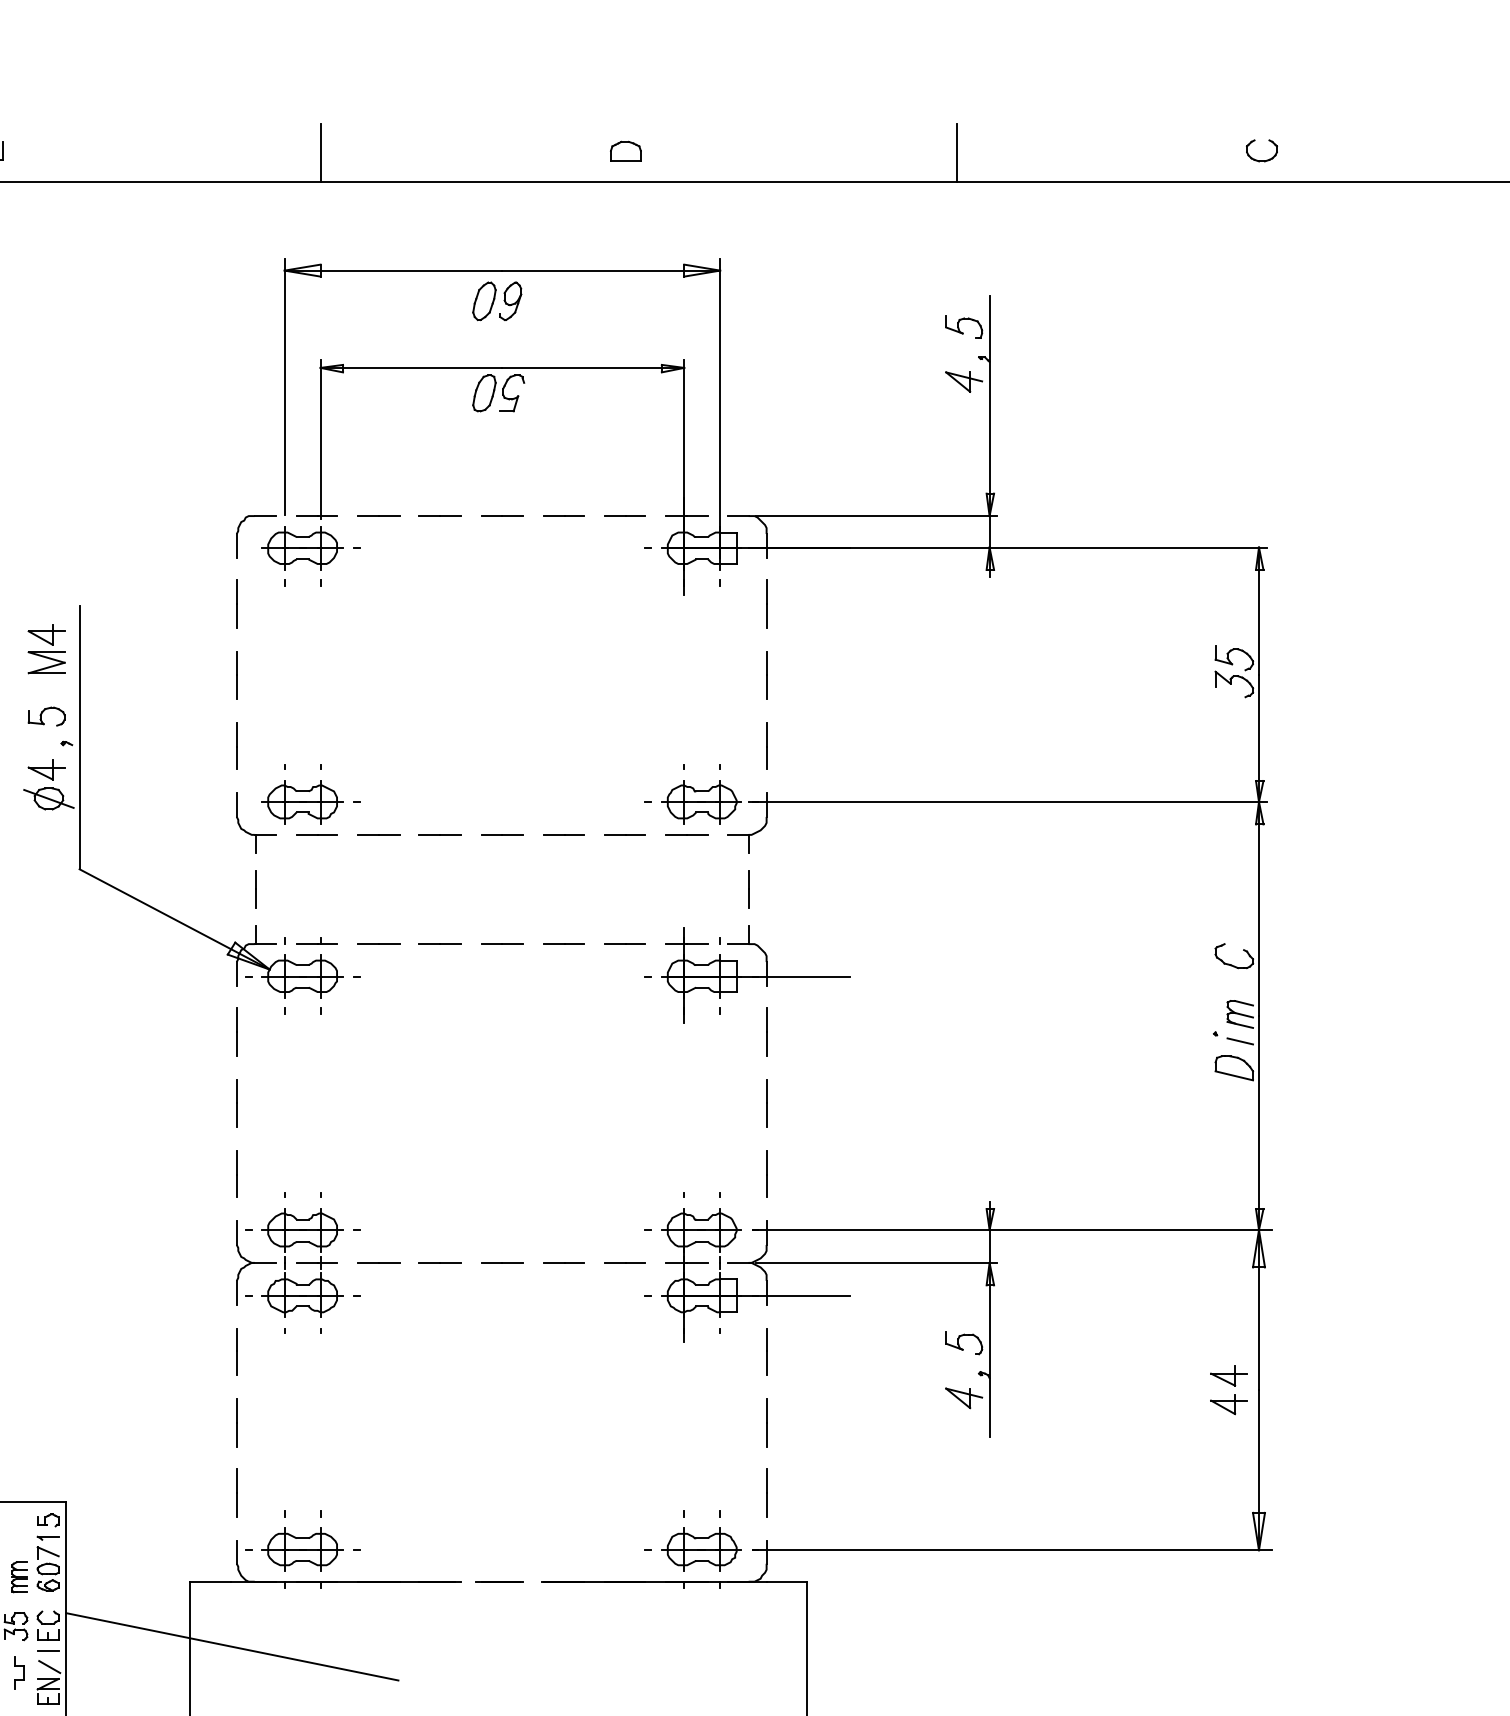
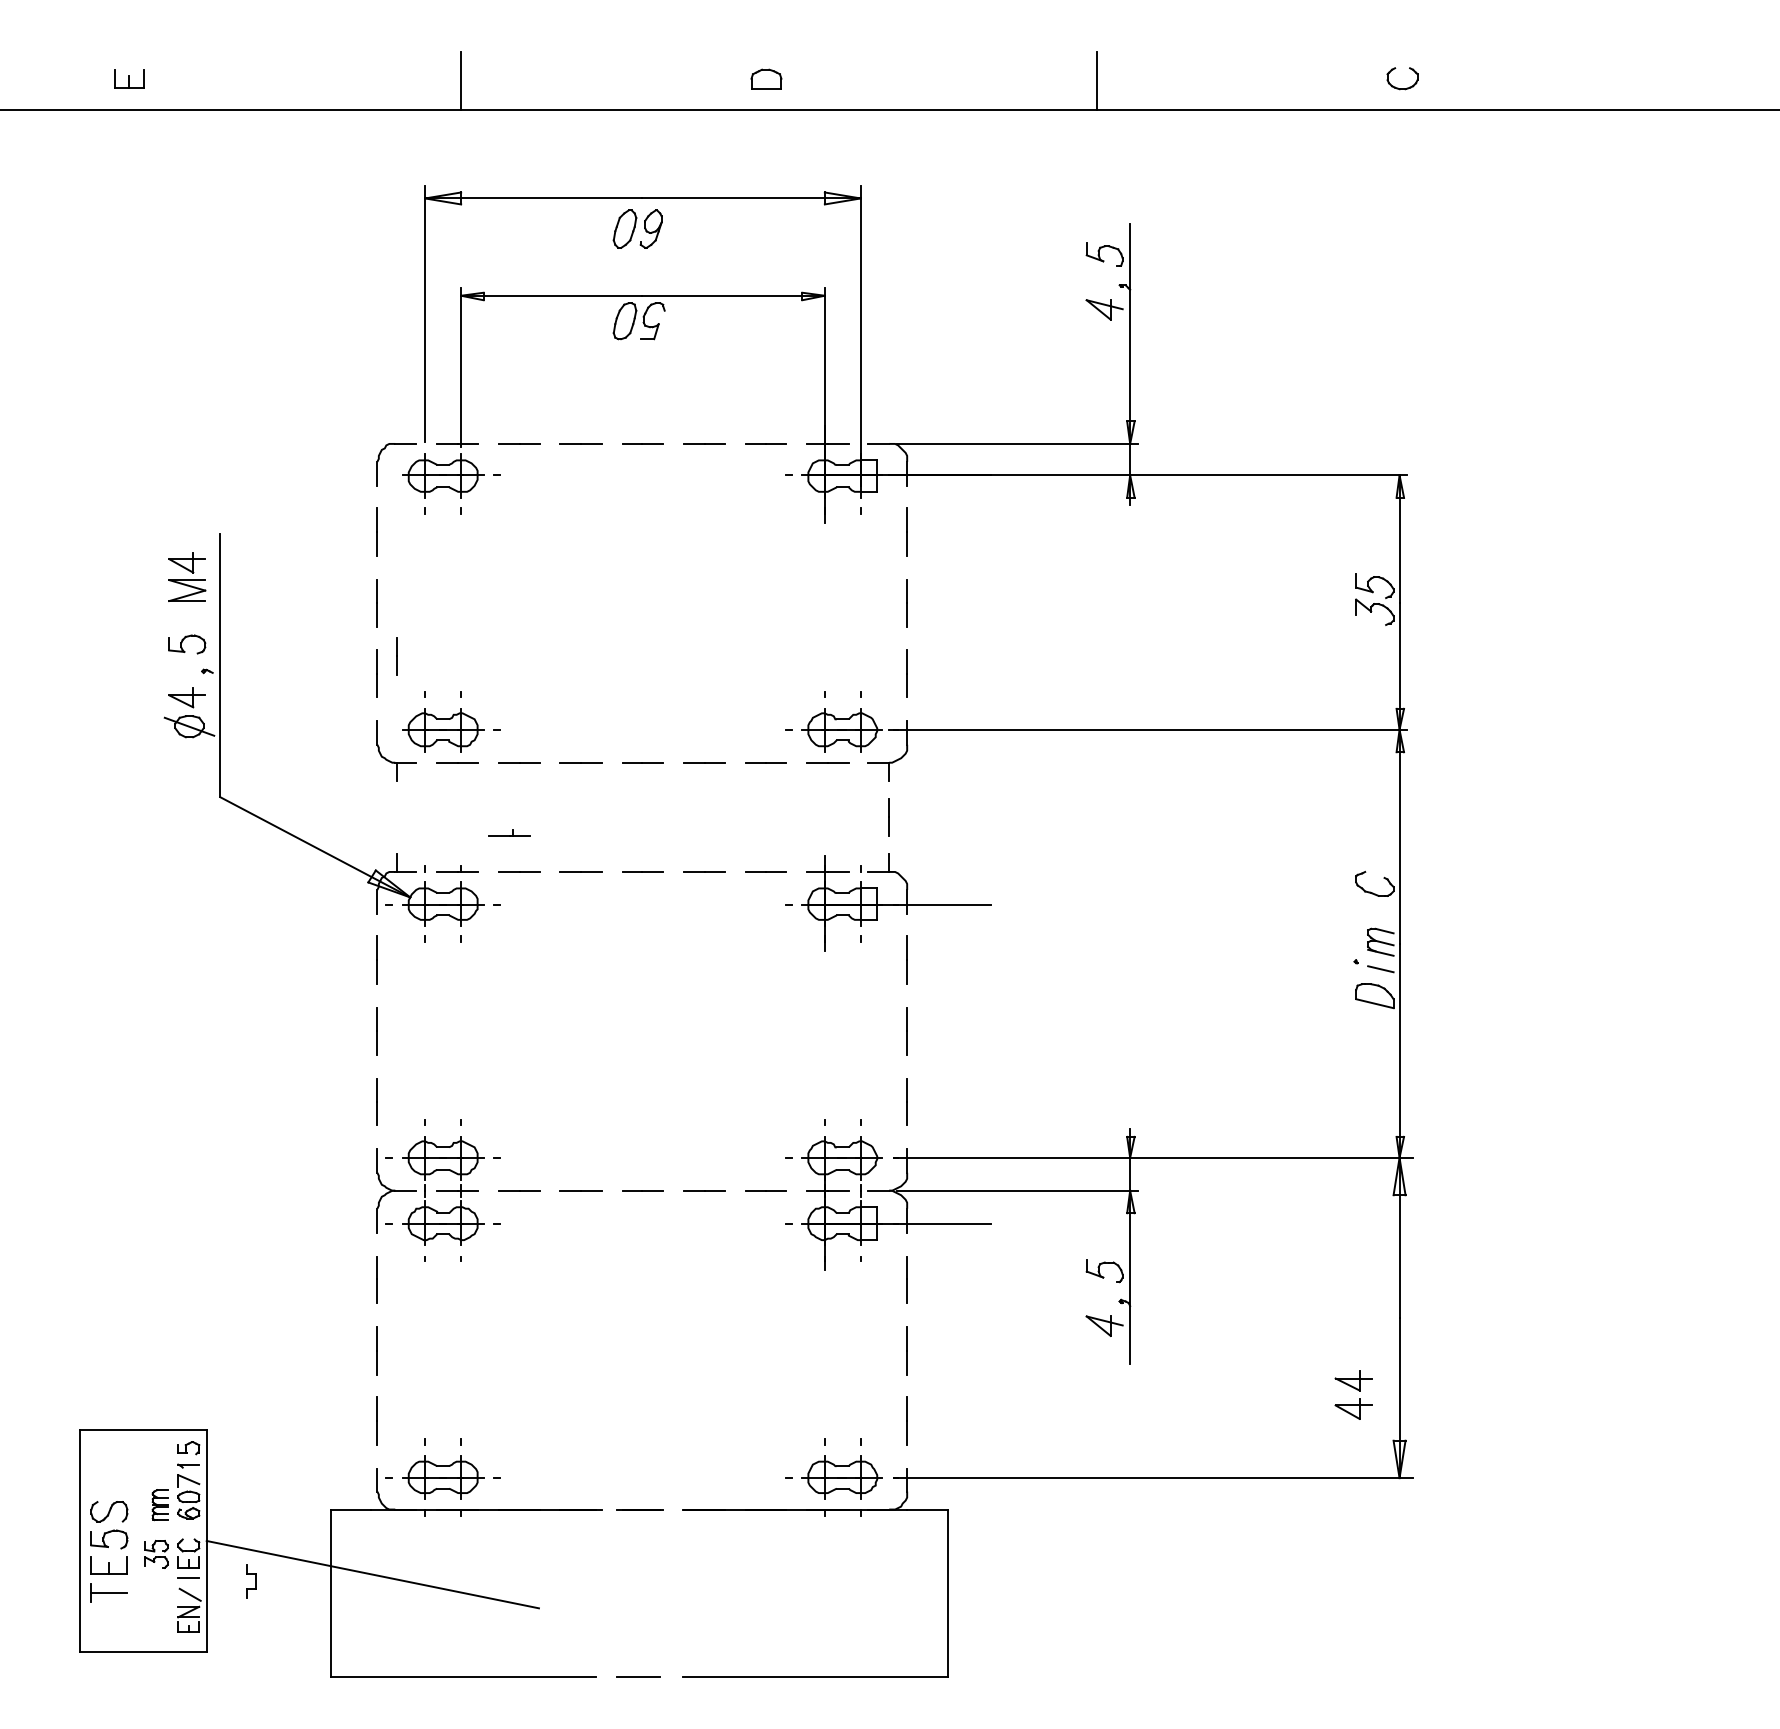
line: (255, 889) -> (396, 656), moved
part: (368, 904) -> (509, 832), added
part: (1228, 1389) -> (1353, 1394), moved
part: (19, 1672) -> (251, 1581), moved

